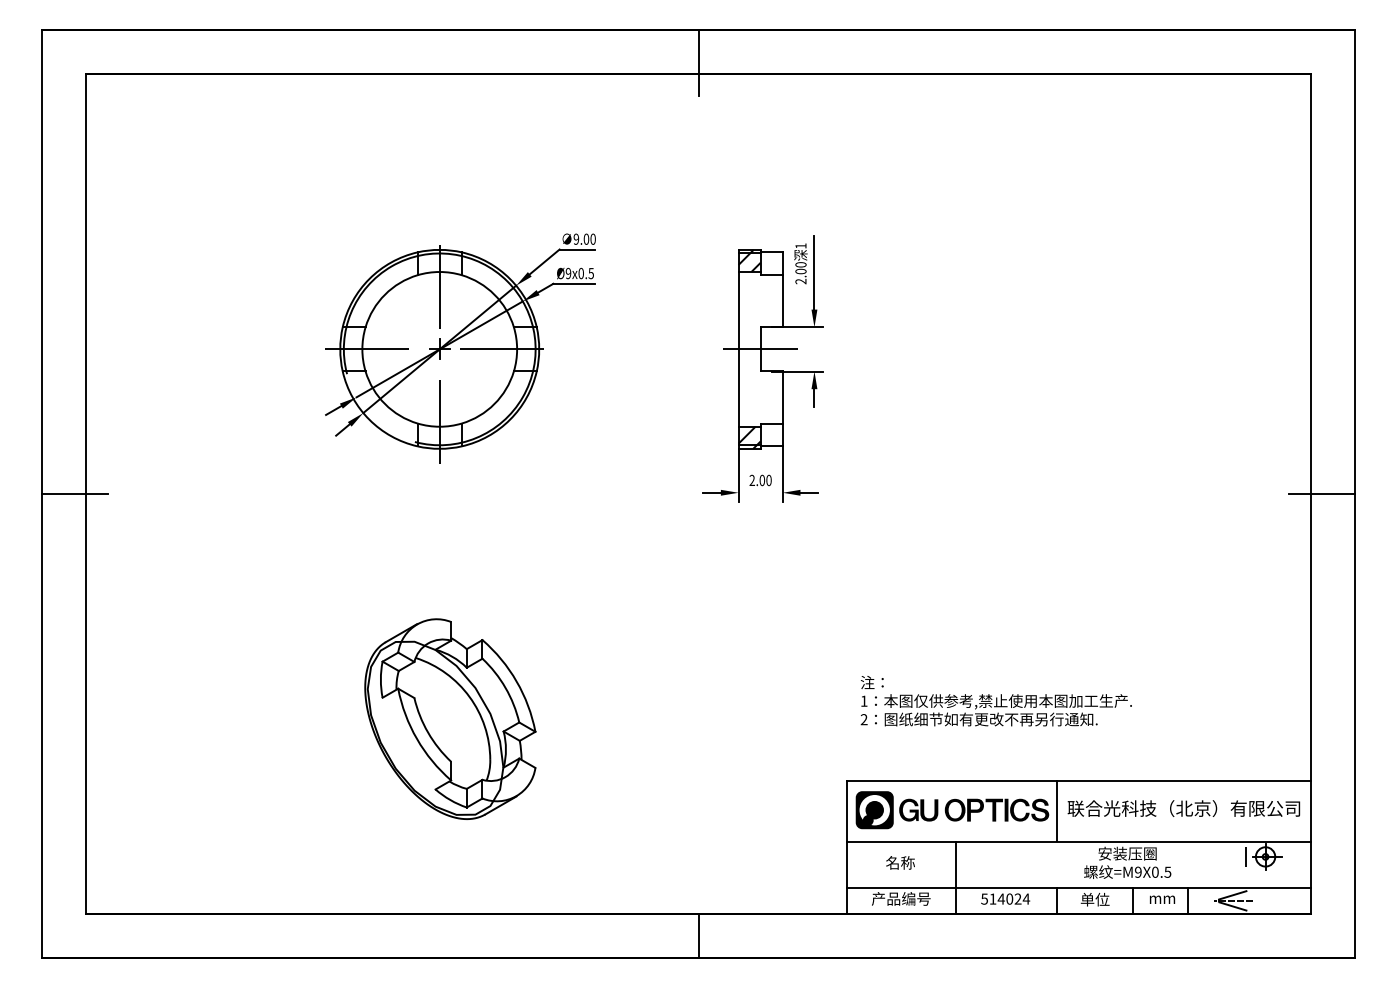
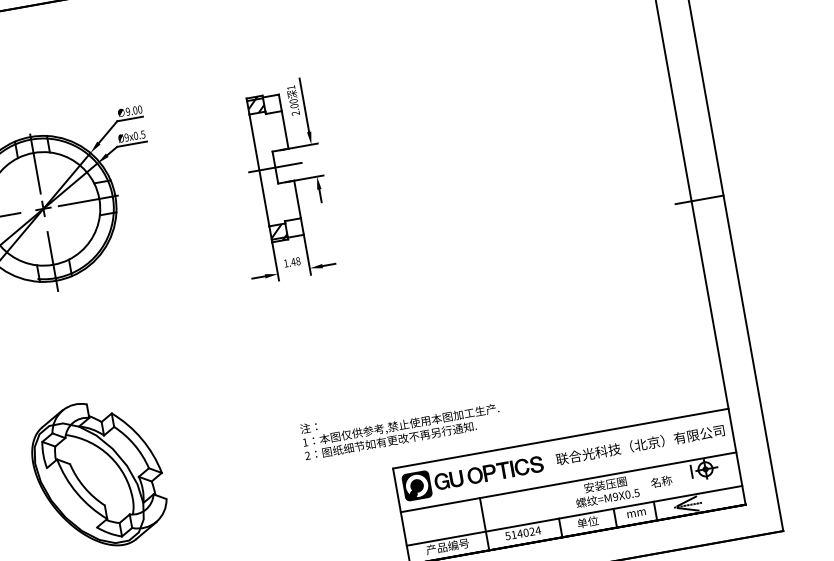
text: (760, 480) -> (292, 262), 2.00 -> 1.48
text: (995, 701) -> (400, 425), moved
line: (1057, 811) -> (549, 463), removed
text: (900, 862) -> (661, 481), moved

